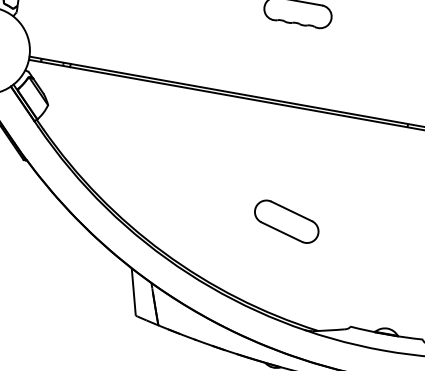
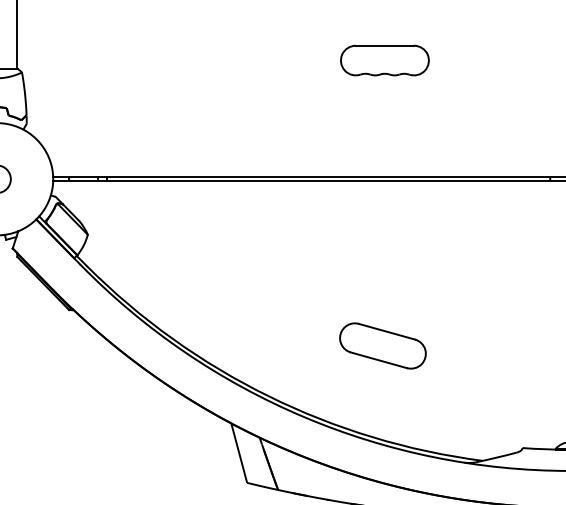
part: (286, 221) -> (382, 345), moved

